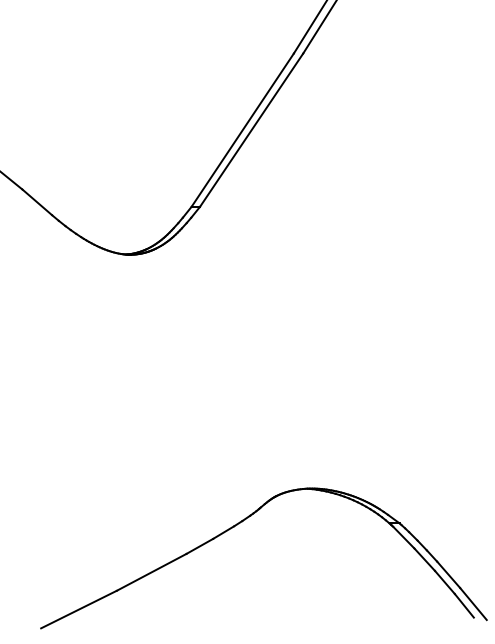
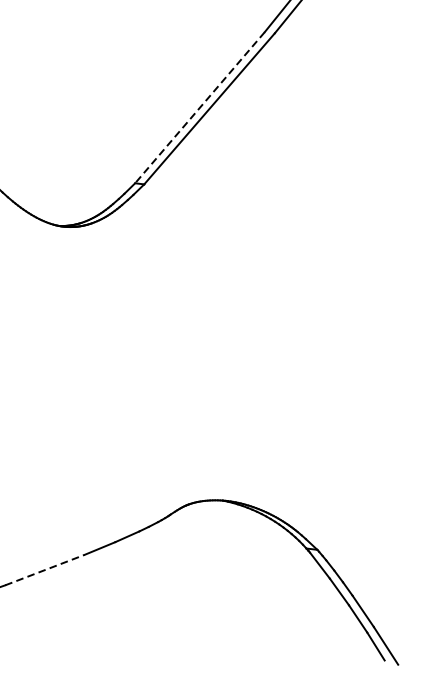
line: (242, 130) -> (199, 107), solid -> dashed
line: (152, 572) -> (45, 570), solid -> dashed

